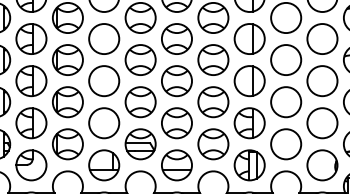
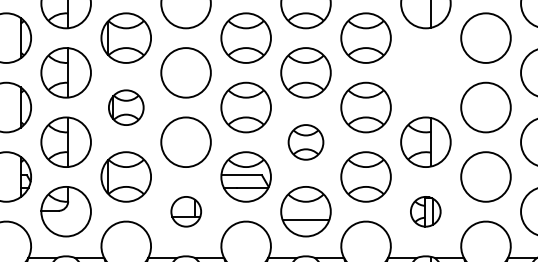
part: (249, 81) -> (425, 73), removed
part: (67, 102) -> (125, 108), size x0.7
part: (176, 123) -> (305, 142), size x0.7
part: (104, 165) -> (186, 211), size x0.6
part: (249, 165) -> (425, 211), size x0.6

